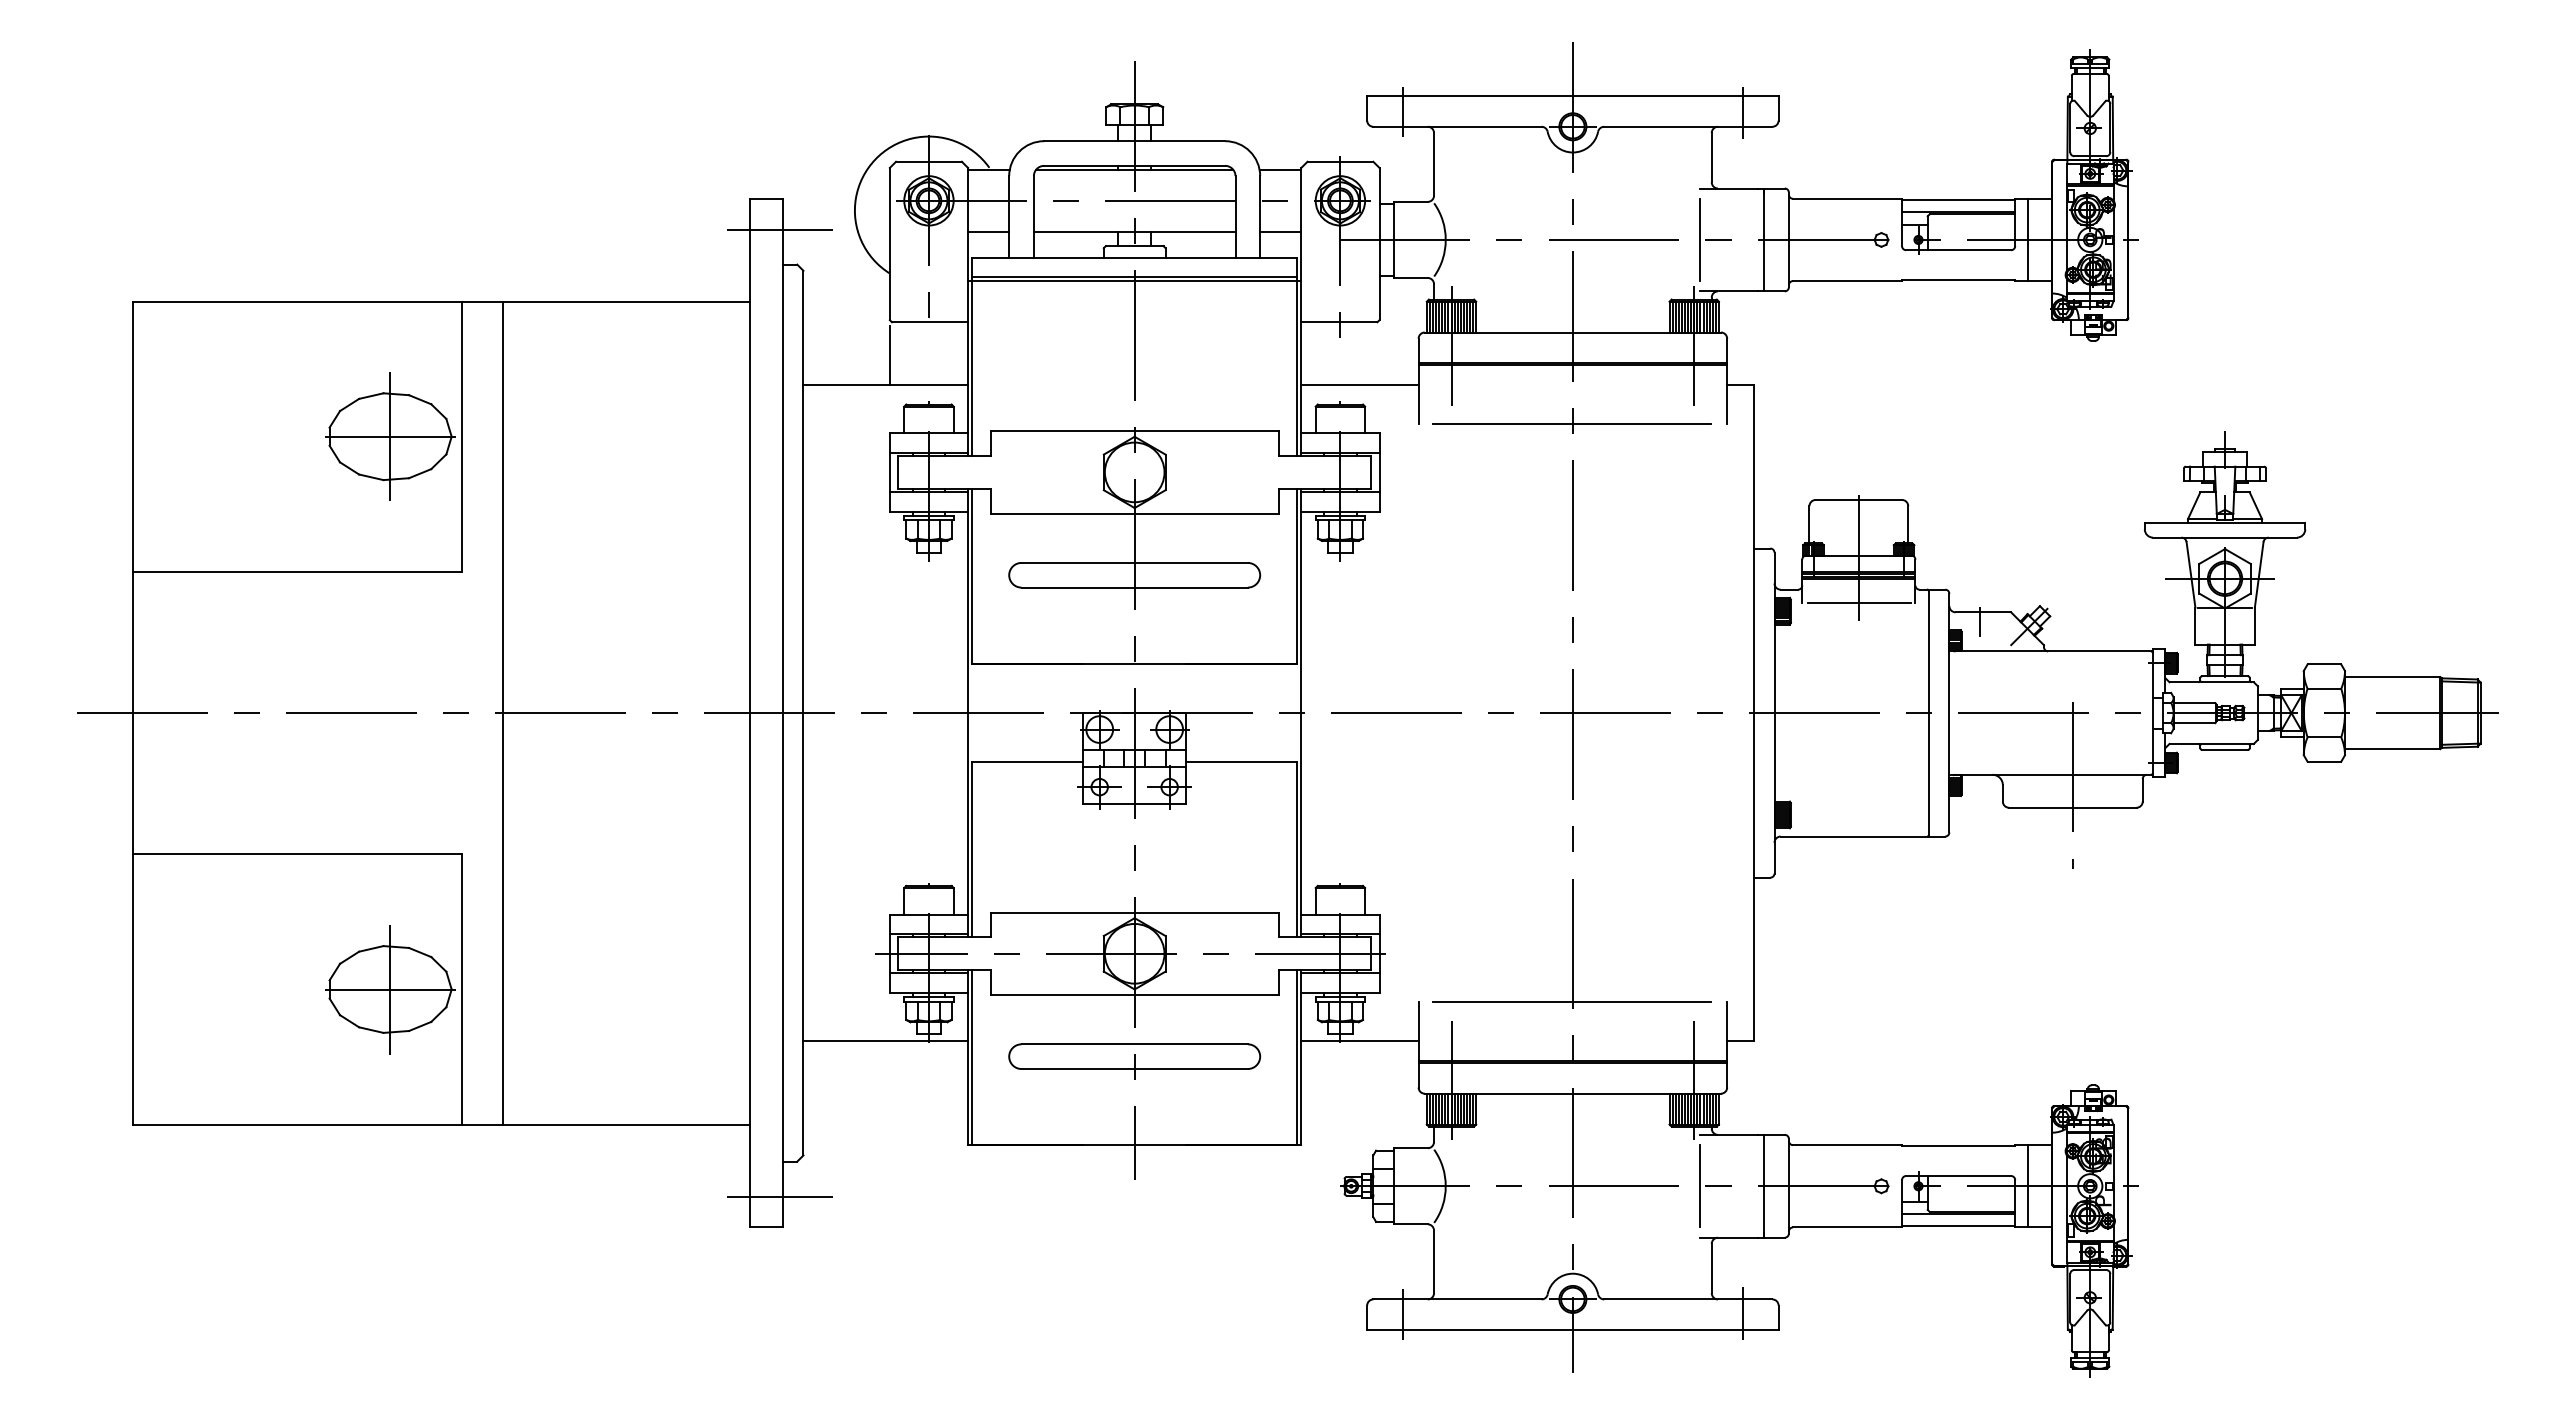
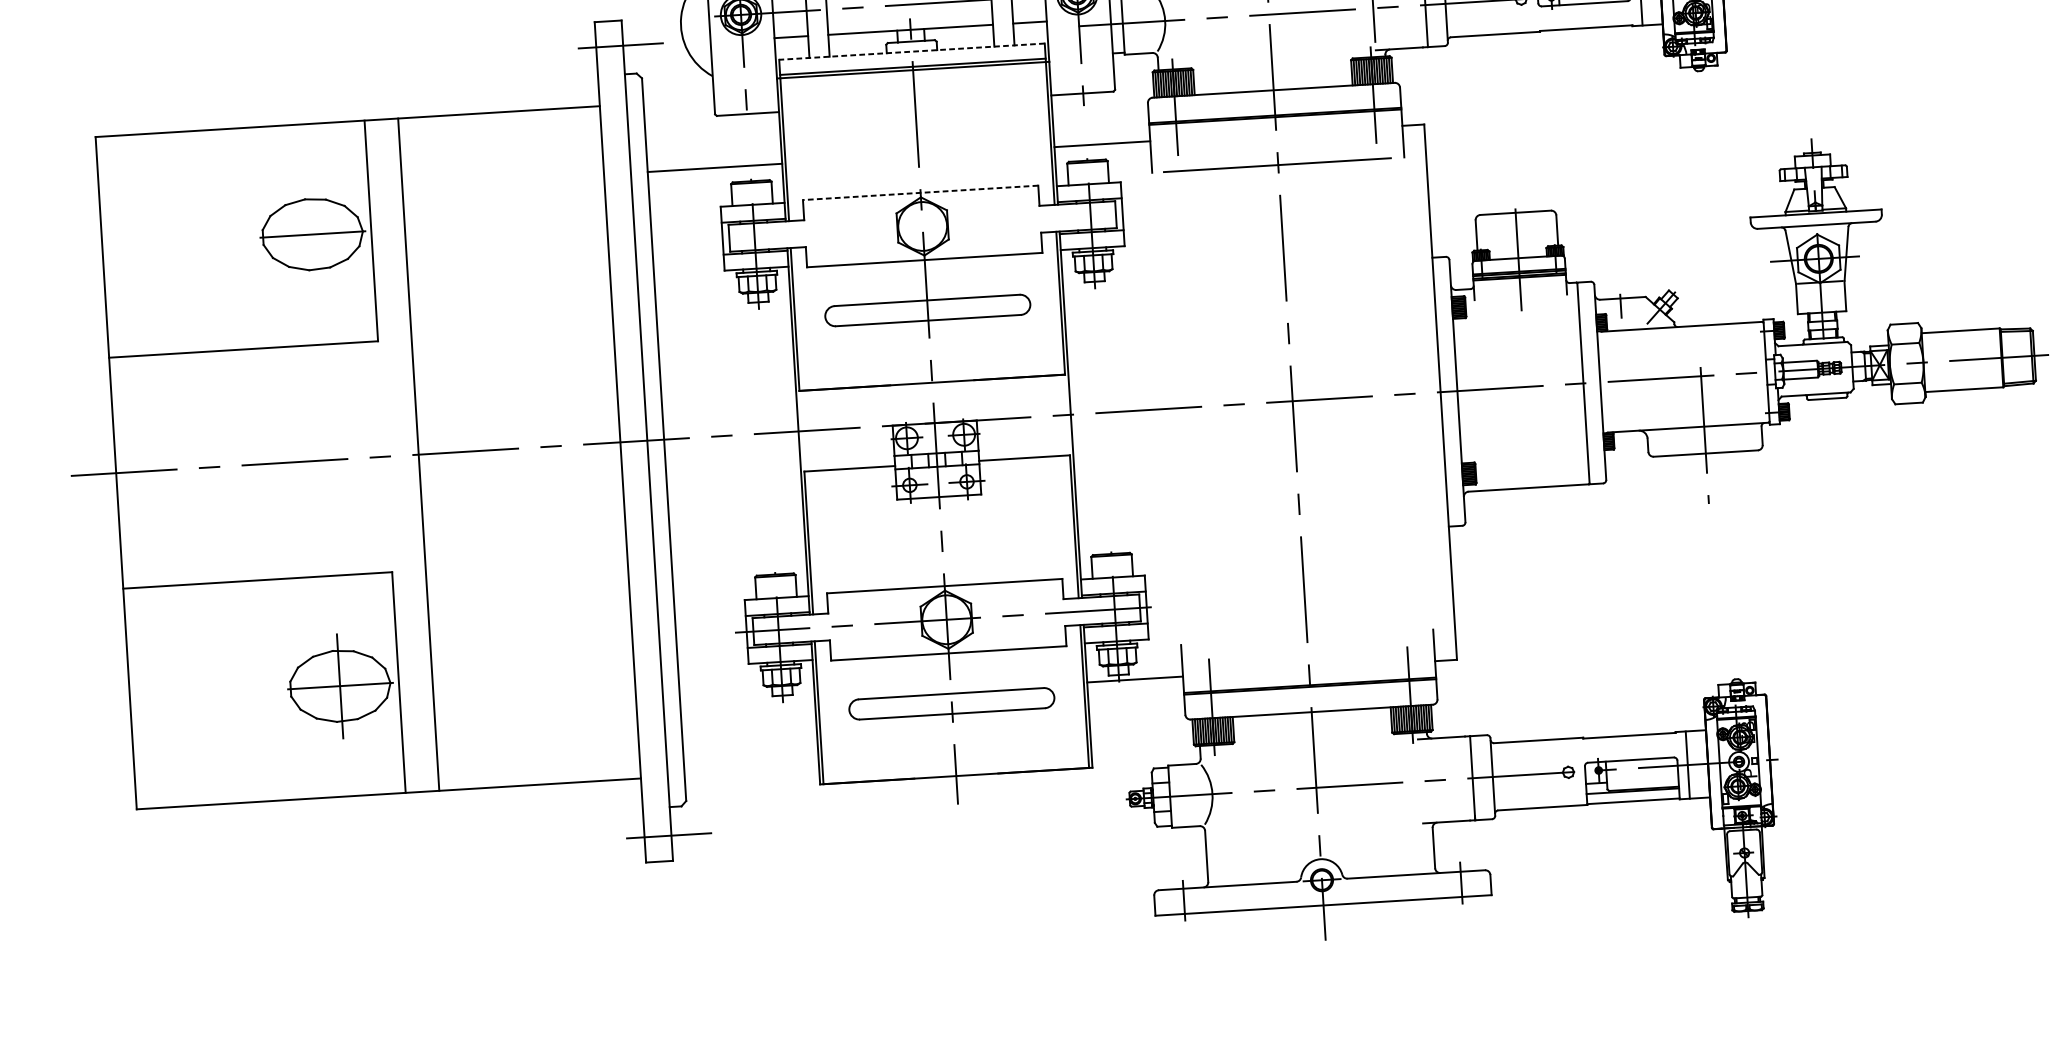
line: (1134, 258) -> (911, 51), solid -> dashed
line: (889, 355) -> (716, 143), removed
line: (1134, 431) -> (920, 193), solid -> dashed
line: (389, 436) -> (312, 234), removed
line: (1858, 603) -> (1520, 297), removed
line: (1571, 1002) -> (1306, 637), removed
line: (885, 1040) -> (747, 703), removed
line: (1700, 1186) -> (1420, 781), removed

